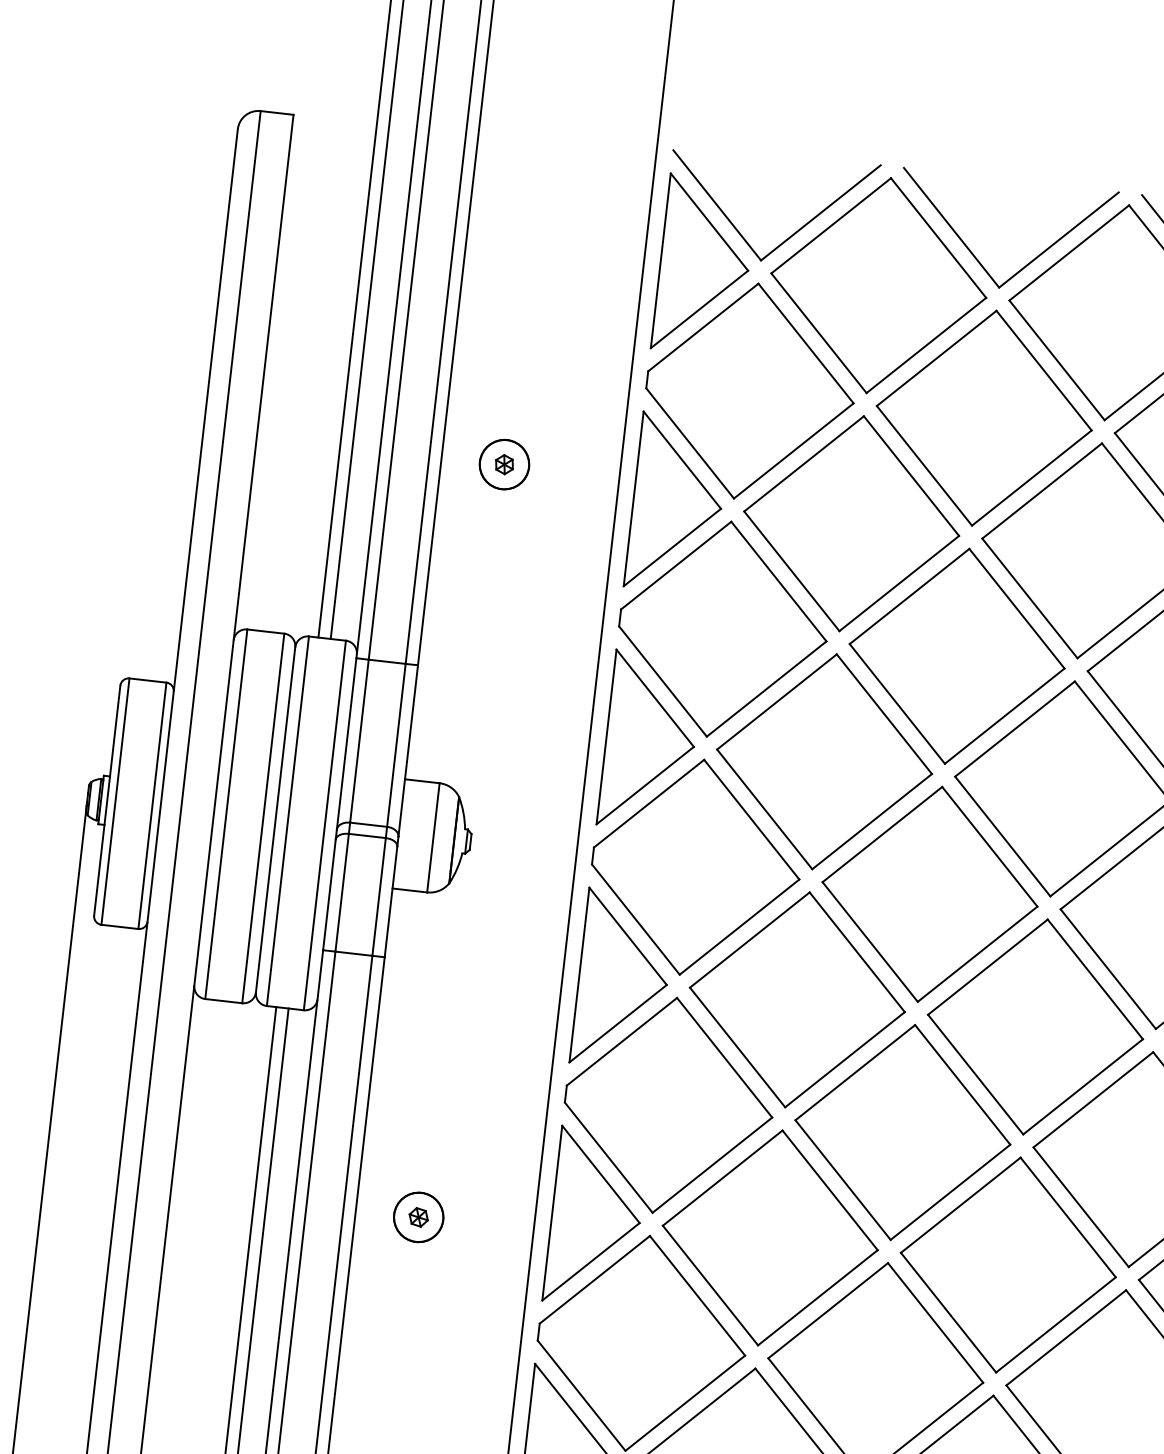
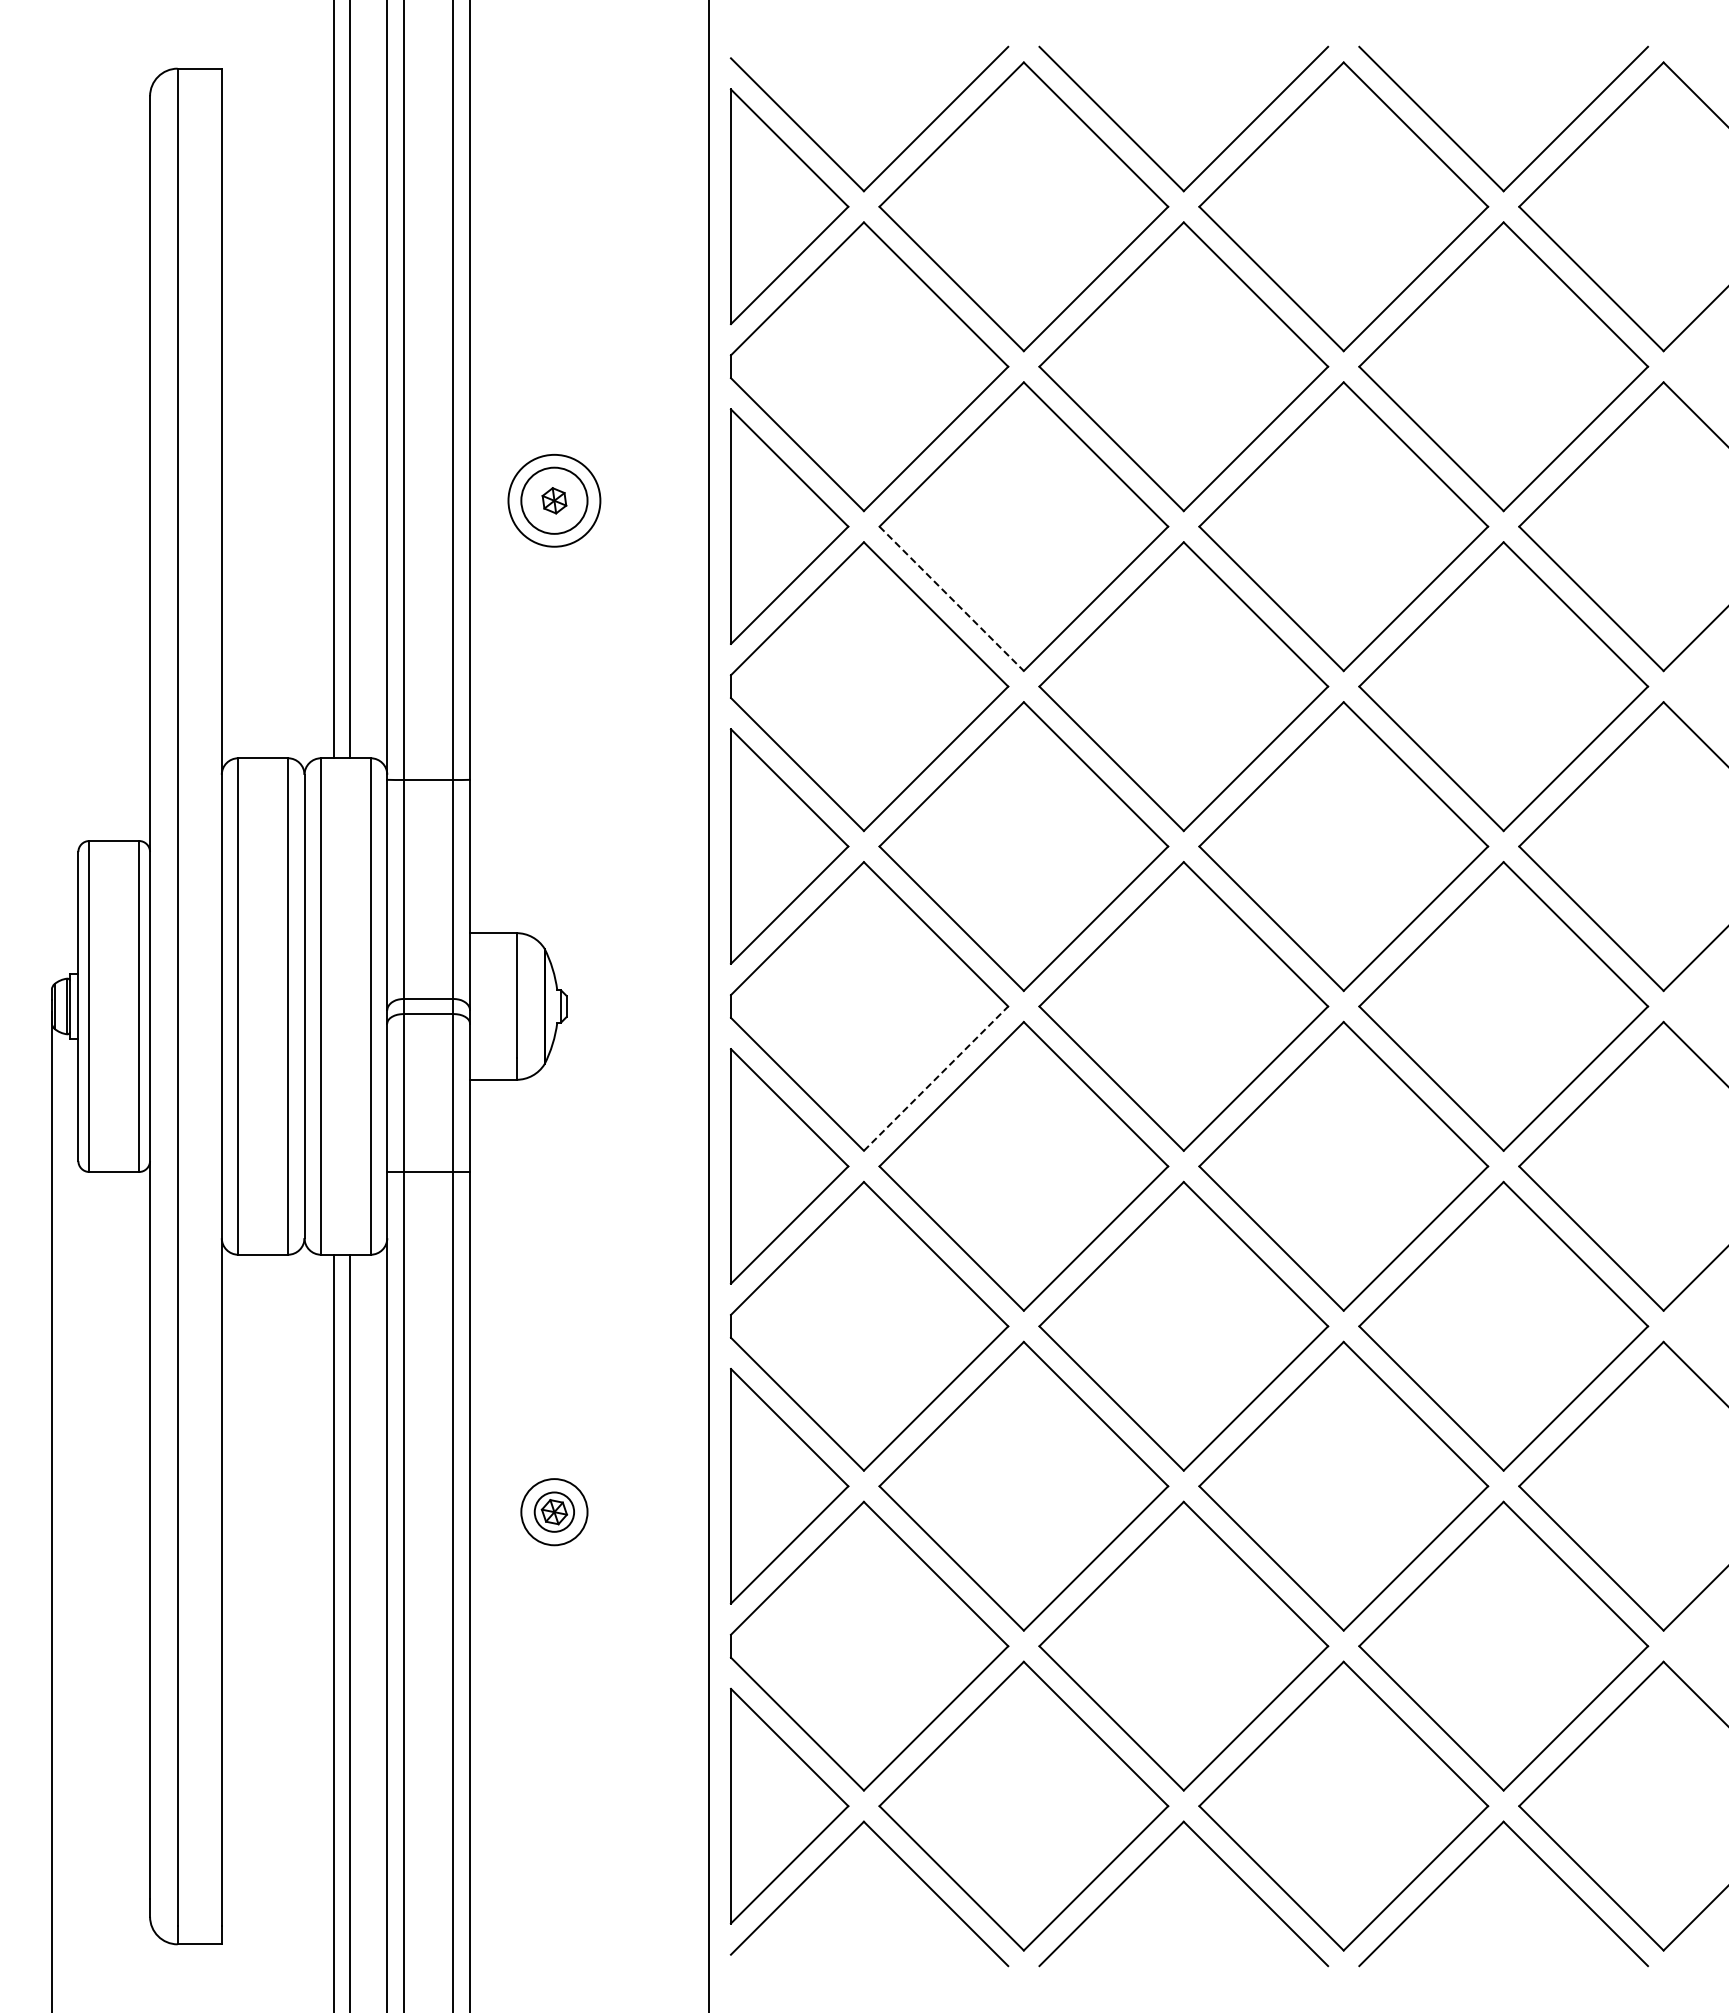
circle: (504, 464) -> (554, 500), size x1.4
line: (792, 571) -> (952, 599), solid -> dashed
line: (739, 927) -> (936, 1078), solid -> dashed
circle: (418, 1217) -> (554, 1512), size x0.6

